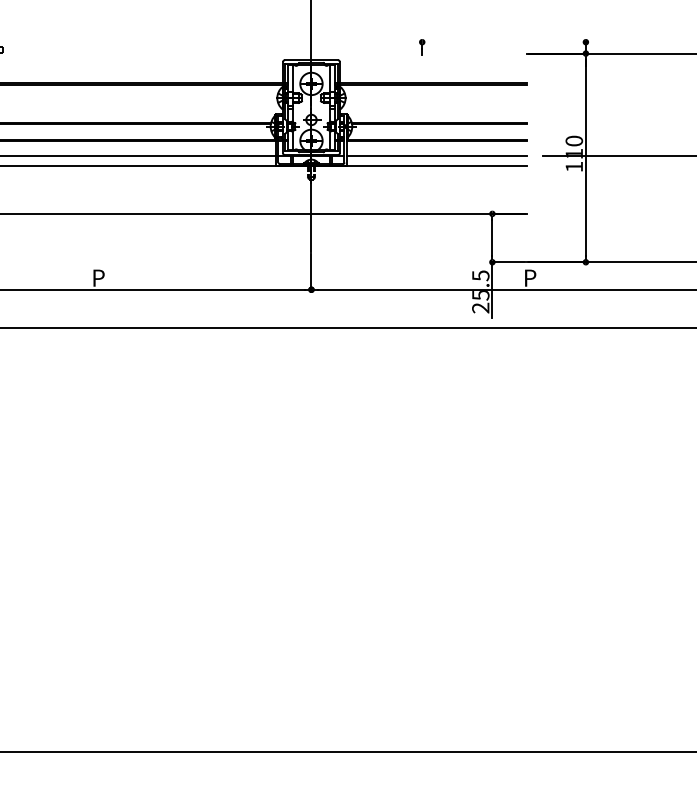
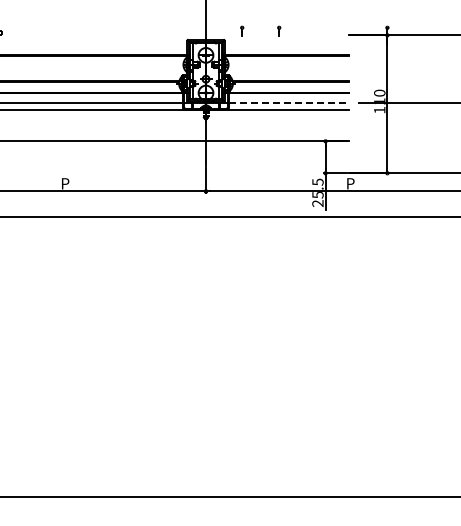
part: (366, 46) -> (242, 30), added
line: (436, 156) -> (288, 103), solid -> dashed

